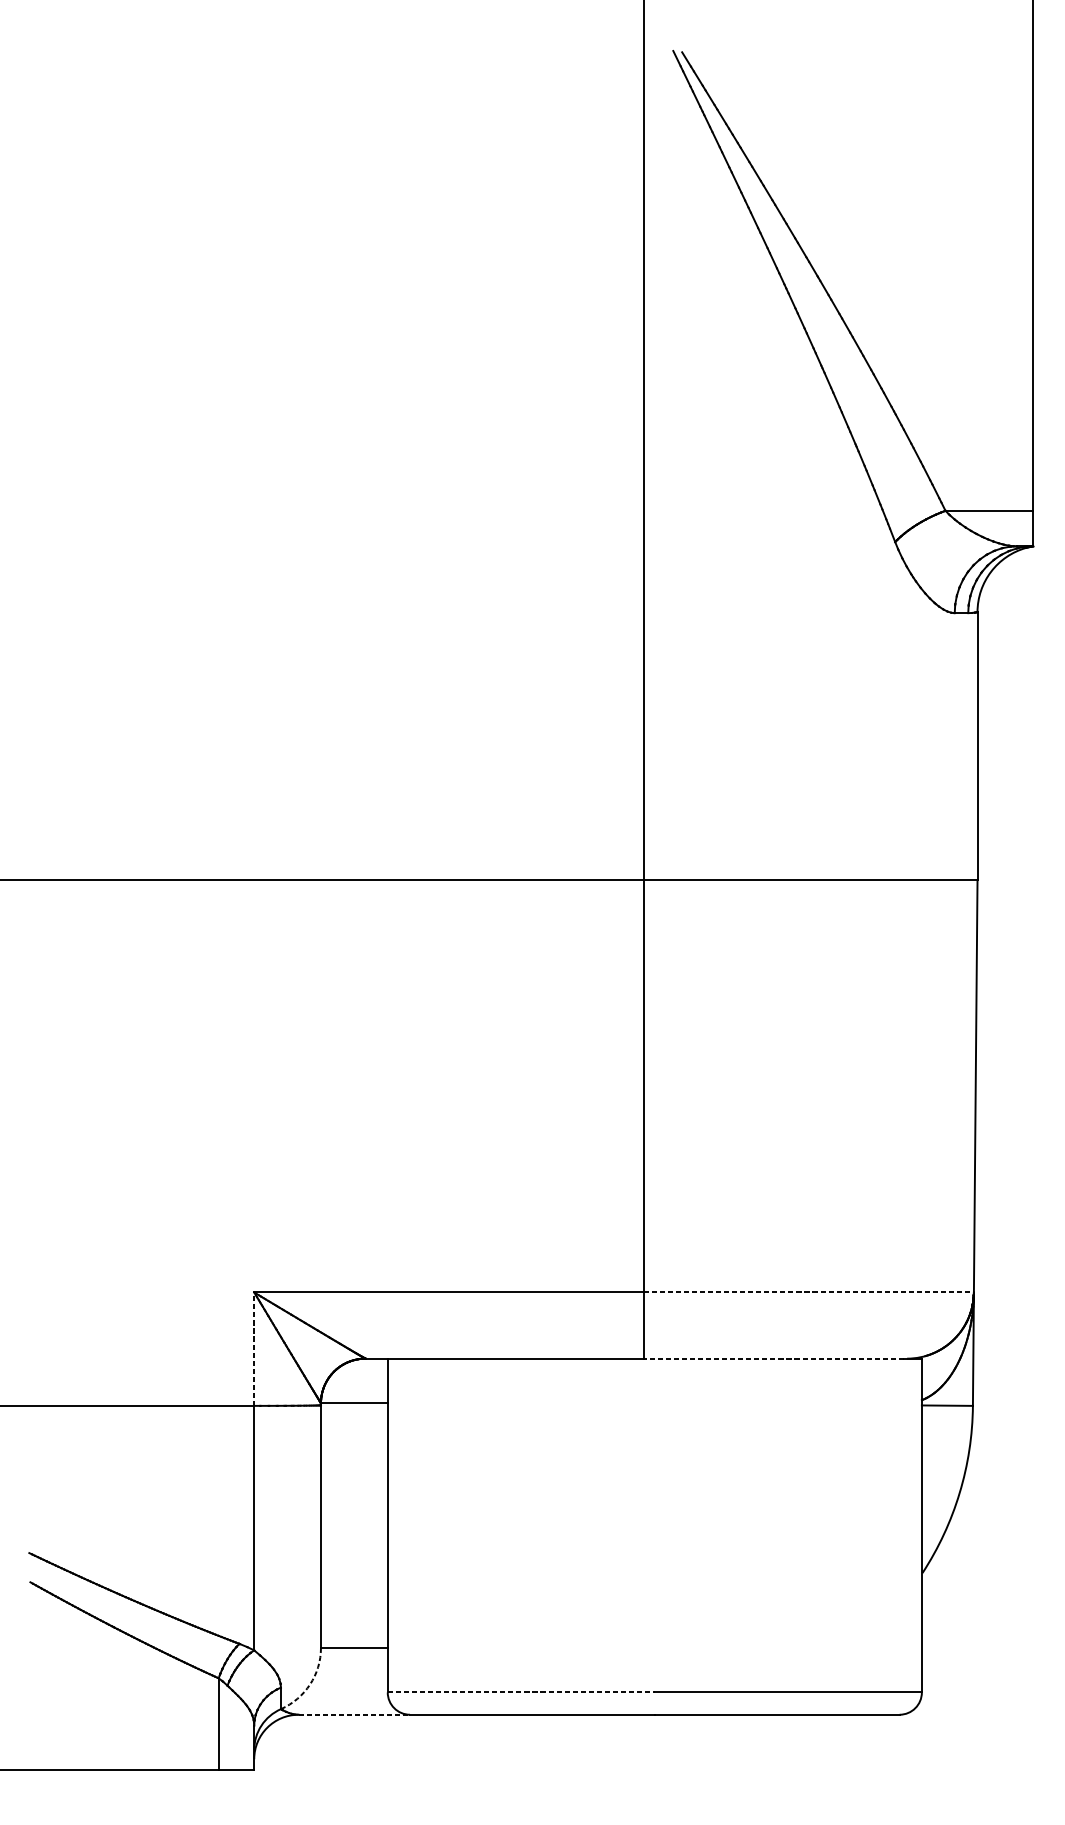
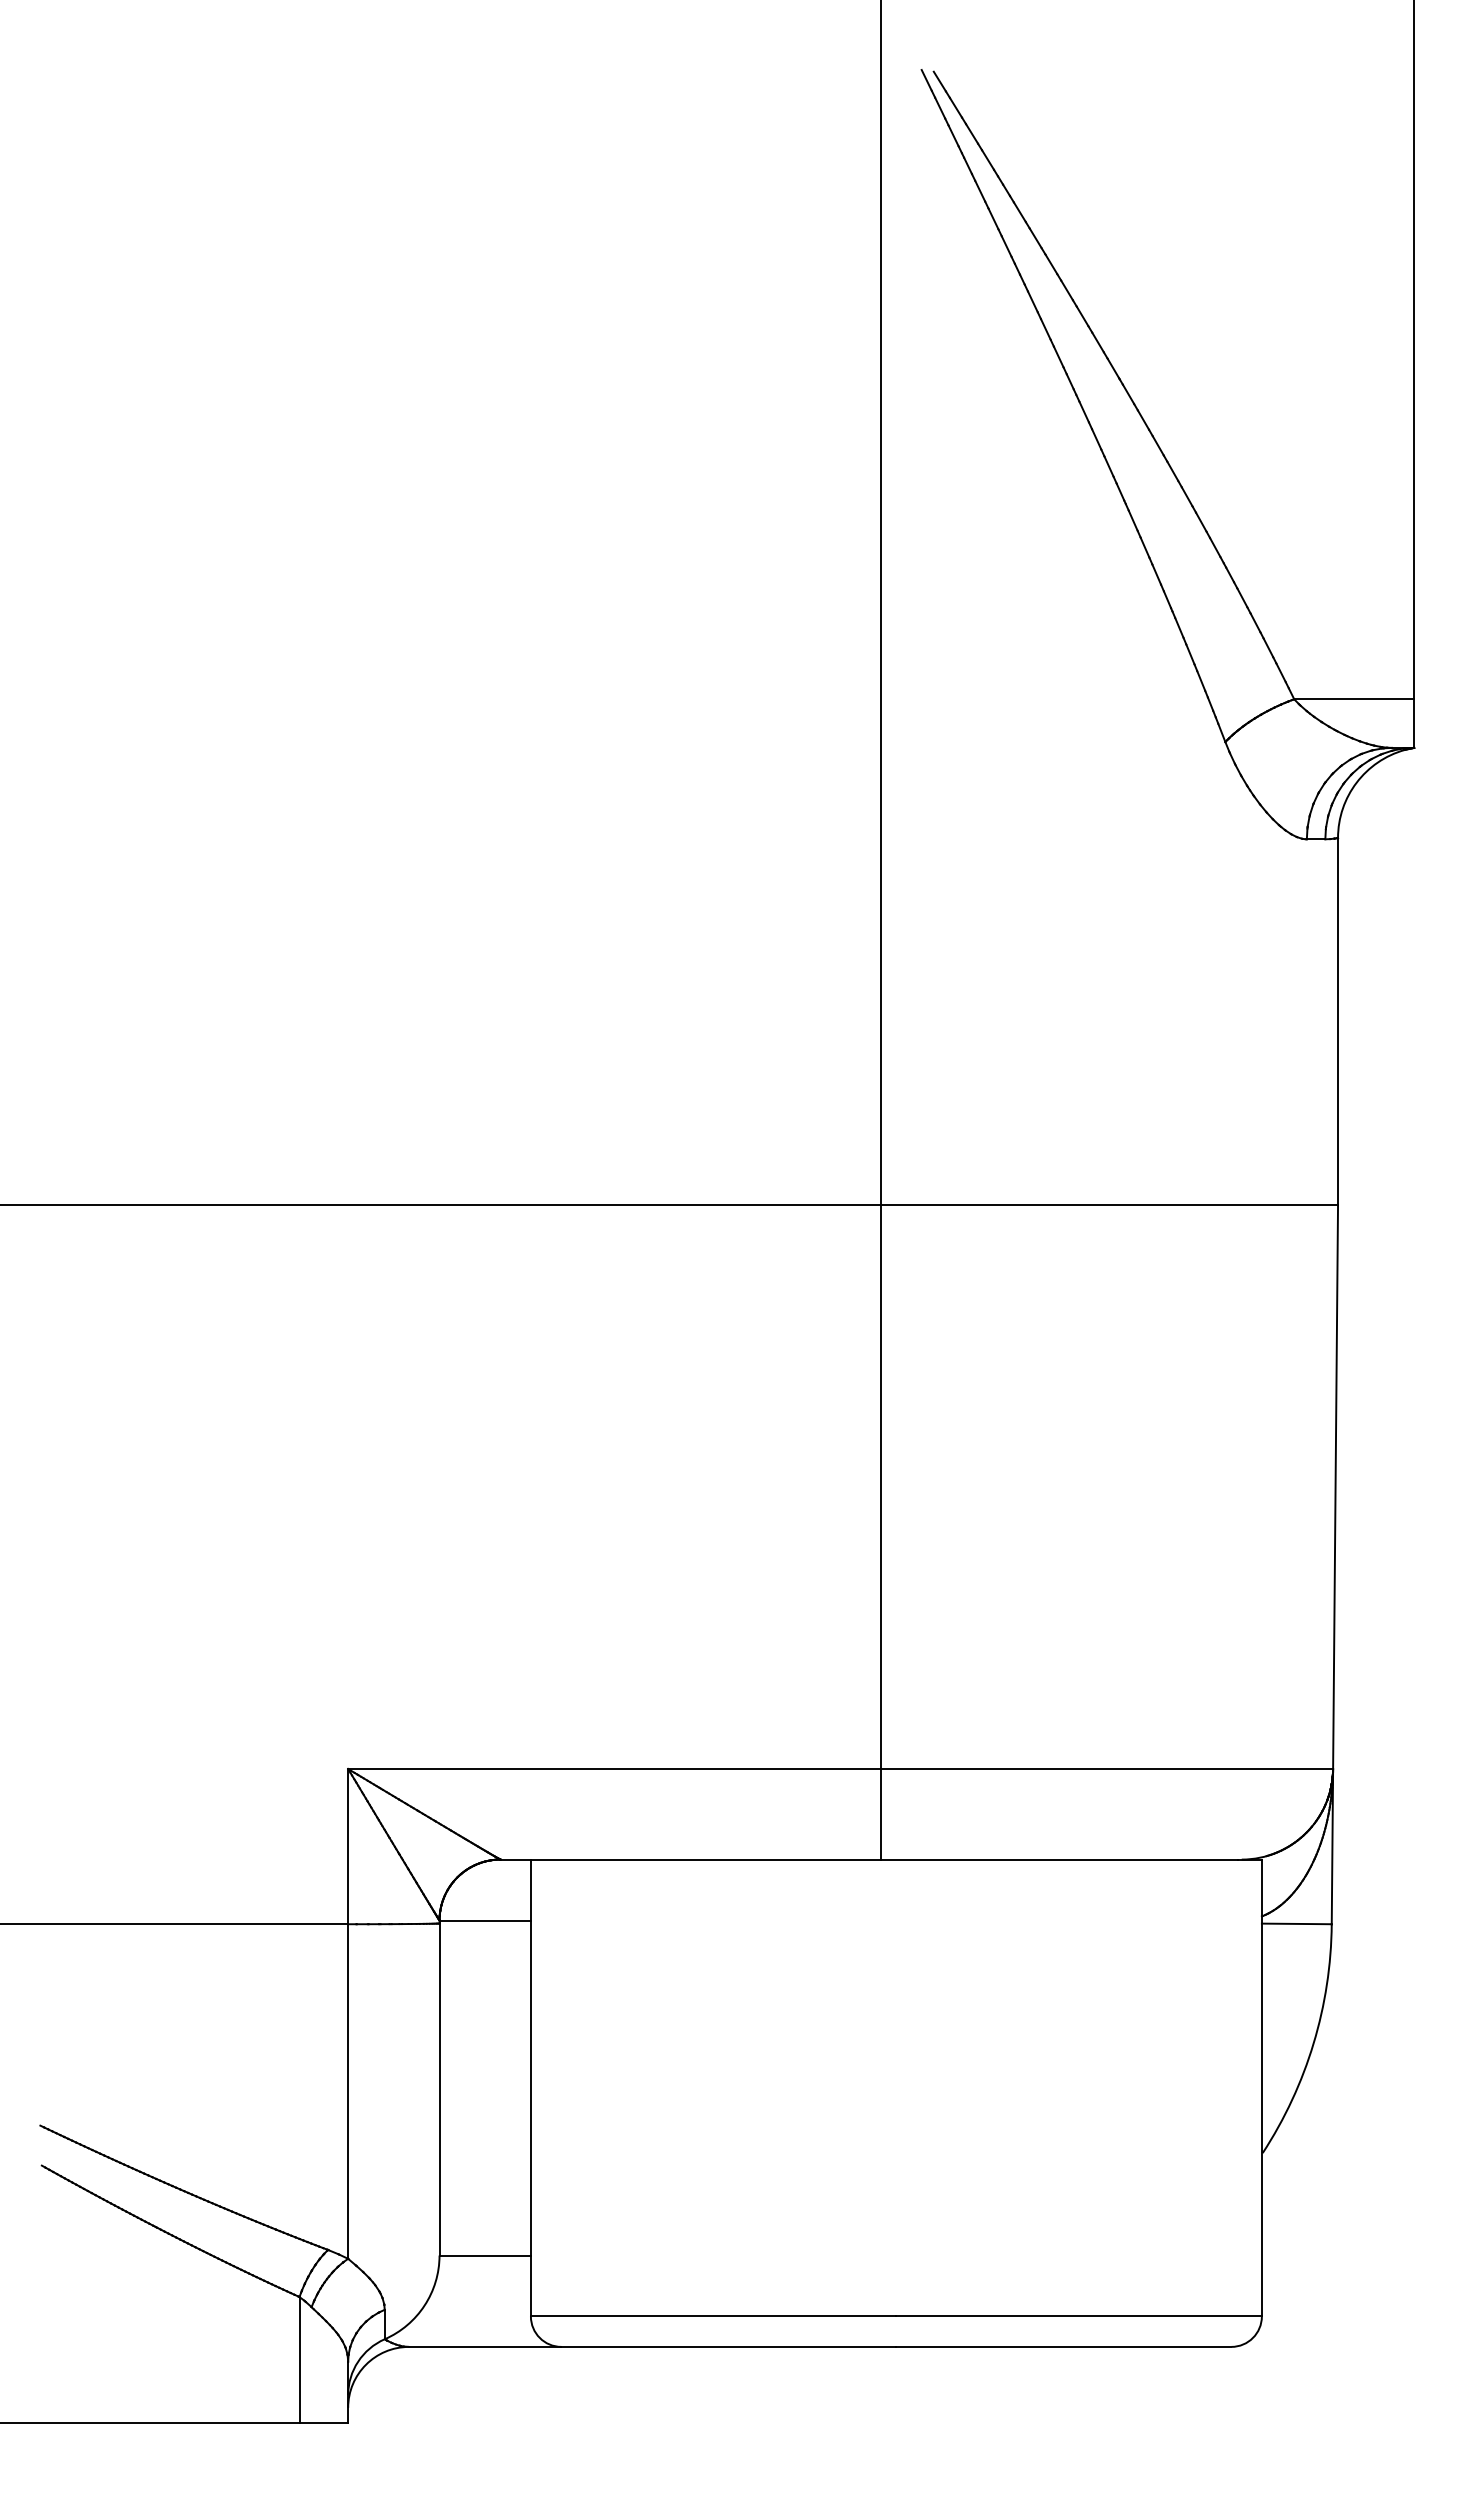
line: (809, 1292) -> (1107, 1769), dashed -> solid
line: (254, 1349) -> (348, 1846), dashed -> solid
line: (773, 1358) -> (1058, 1859), dashed -> solid
arc: (310, 1684) -> (424, 2305), dashed -> solid
line: (521, 1692) -> (713, 2316), dashed -> solid
line: (354, 1714) -> (485, 2346), dashed -> solid

